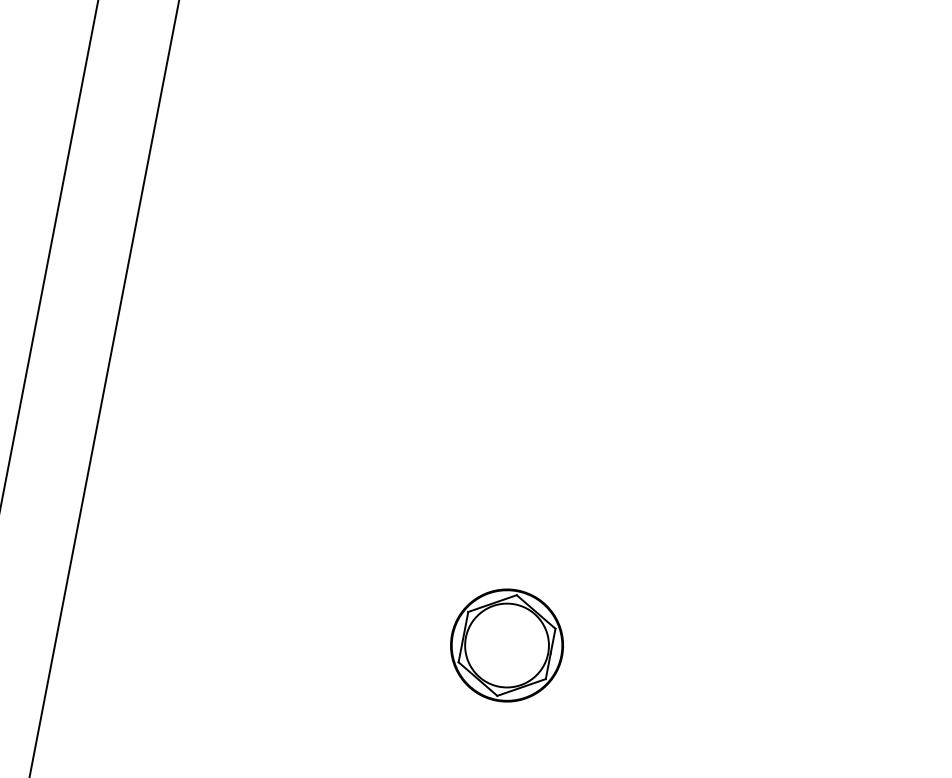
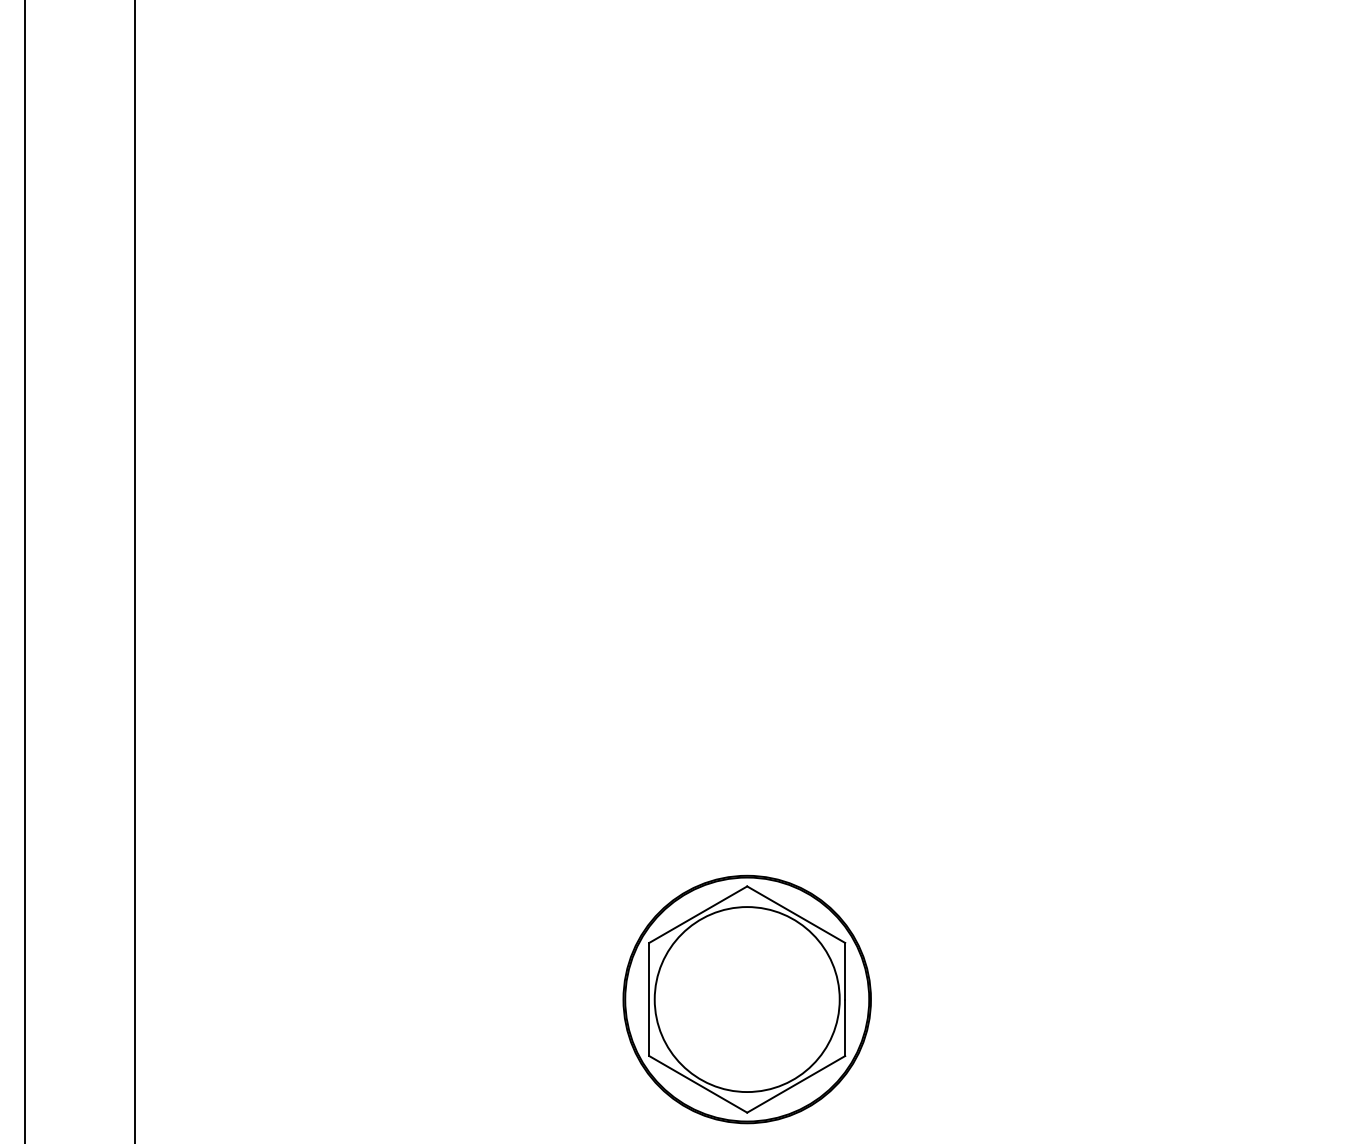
part: (506, 645) -> (746, 999), size x1.6

